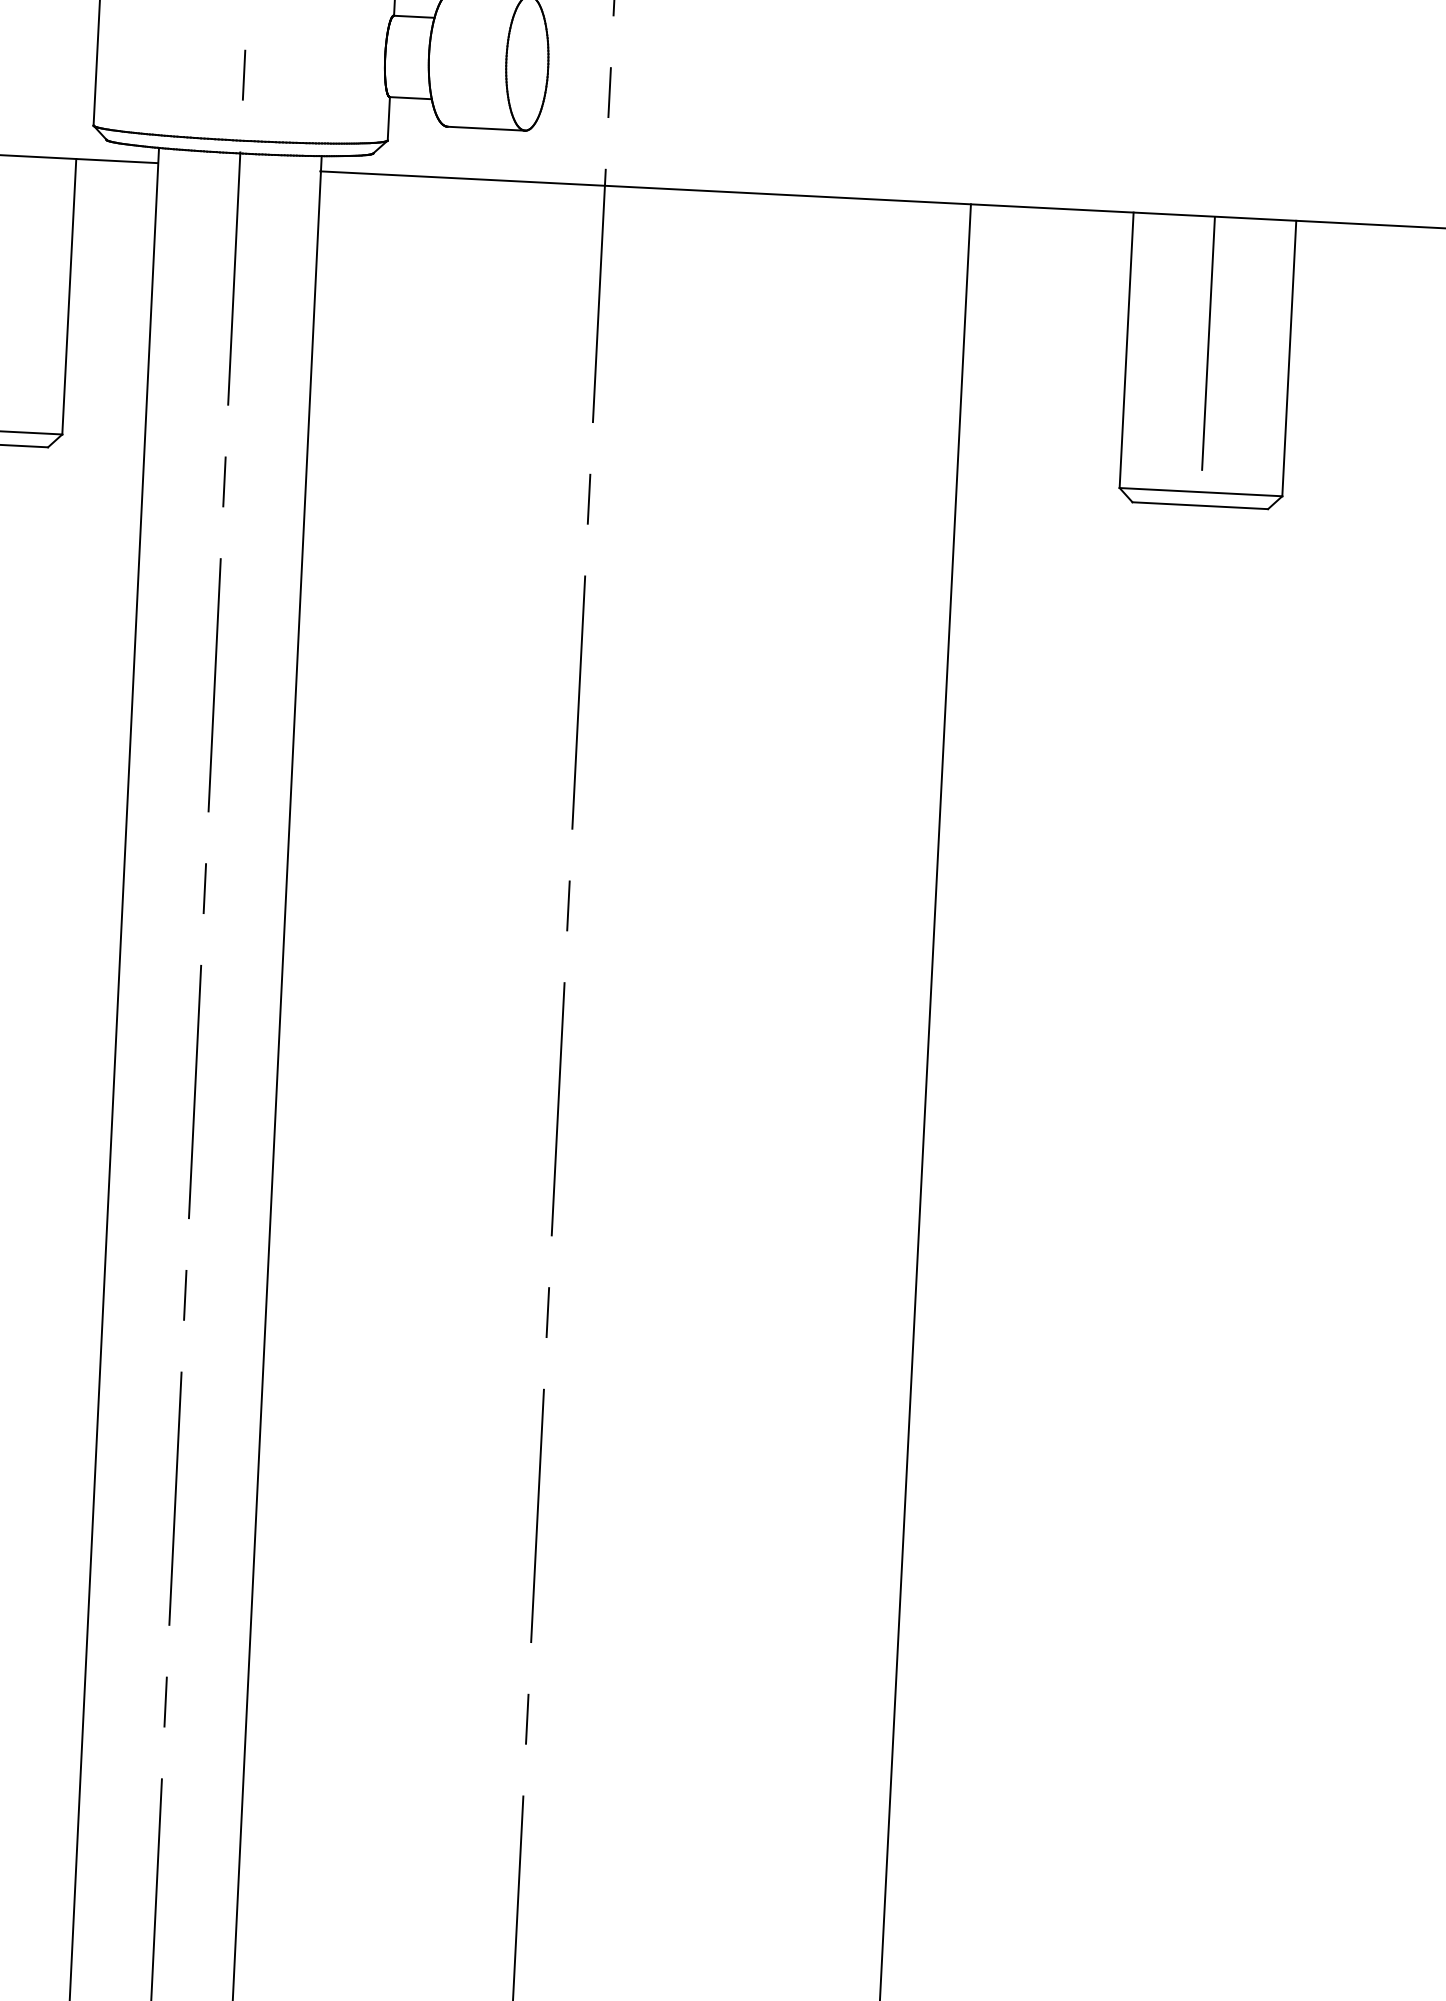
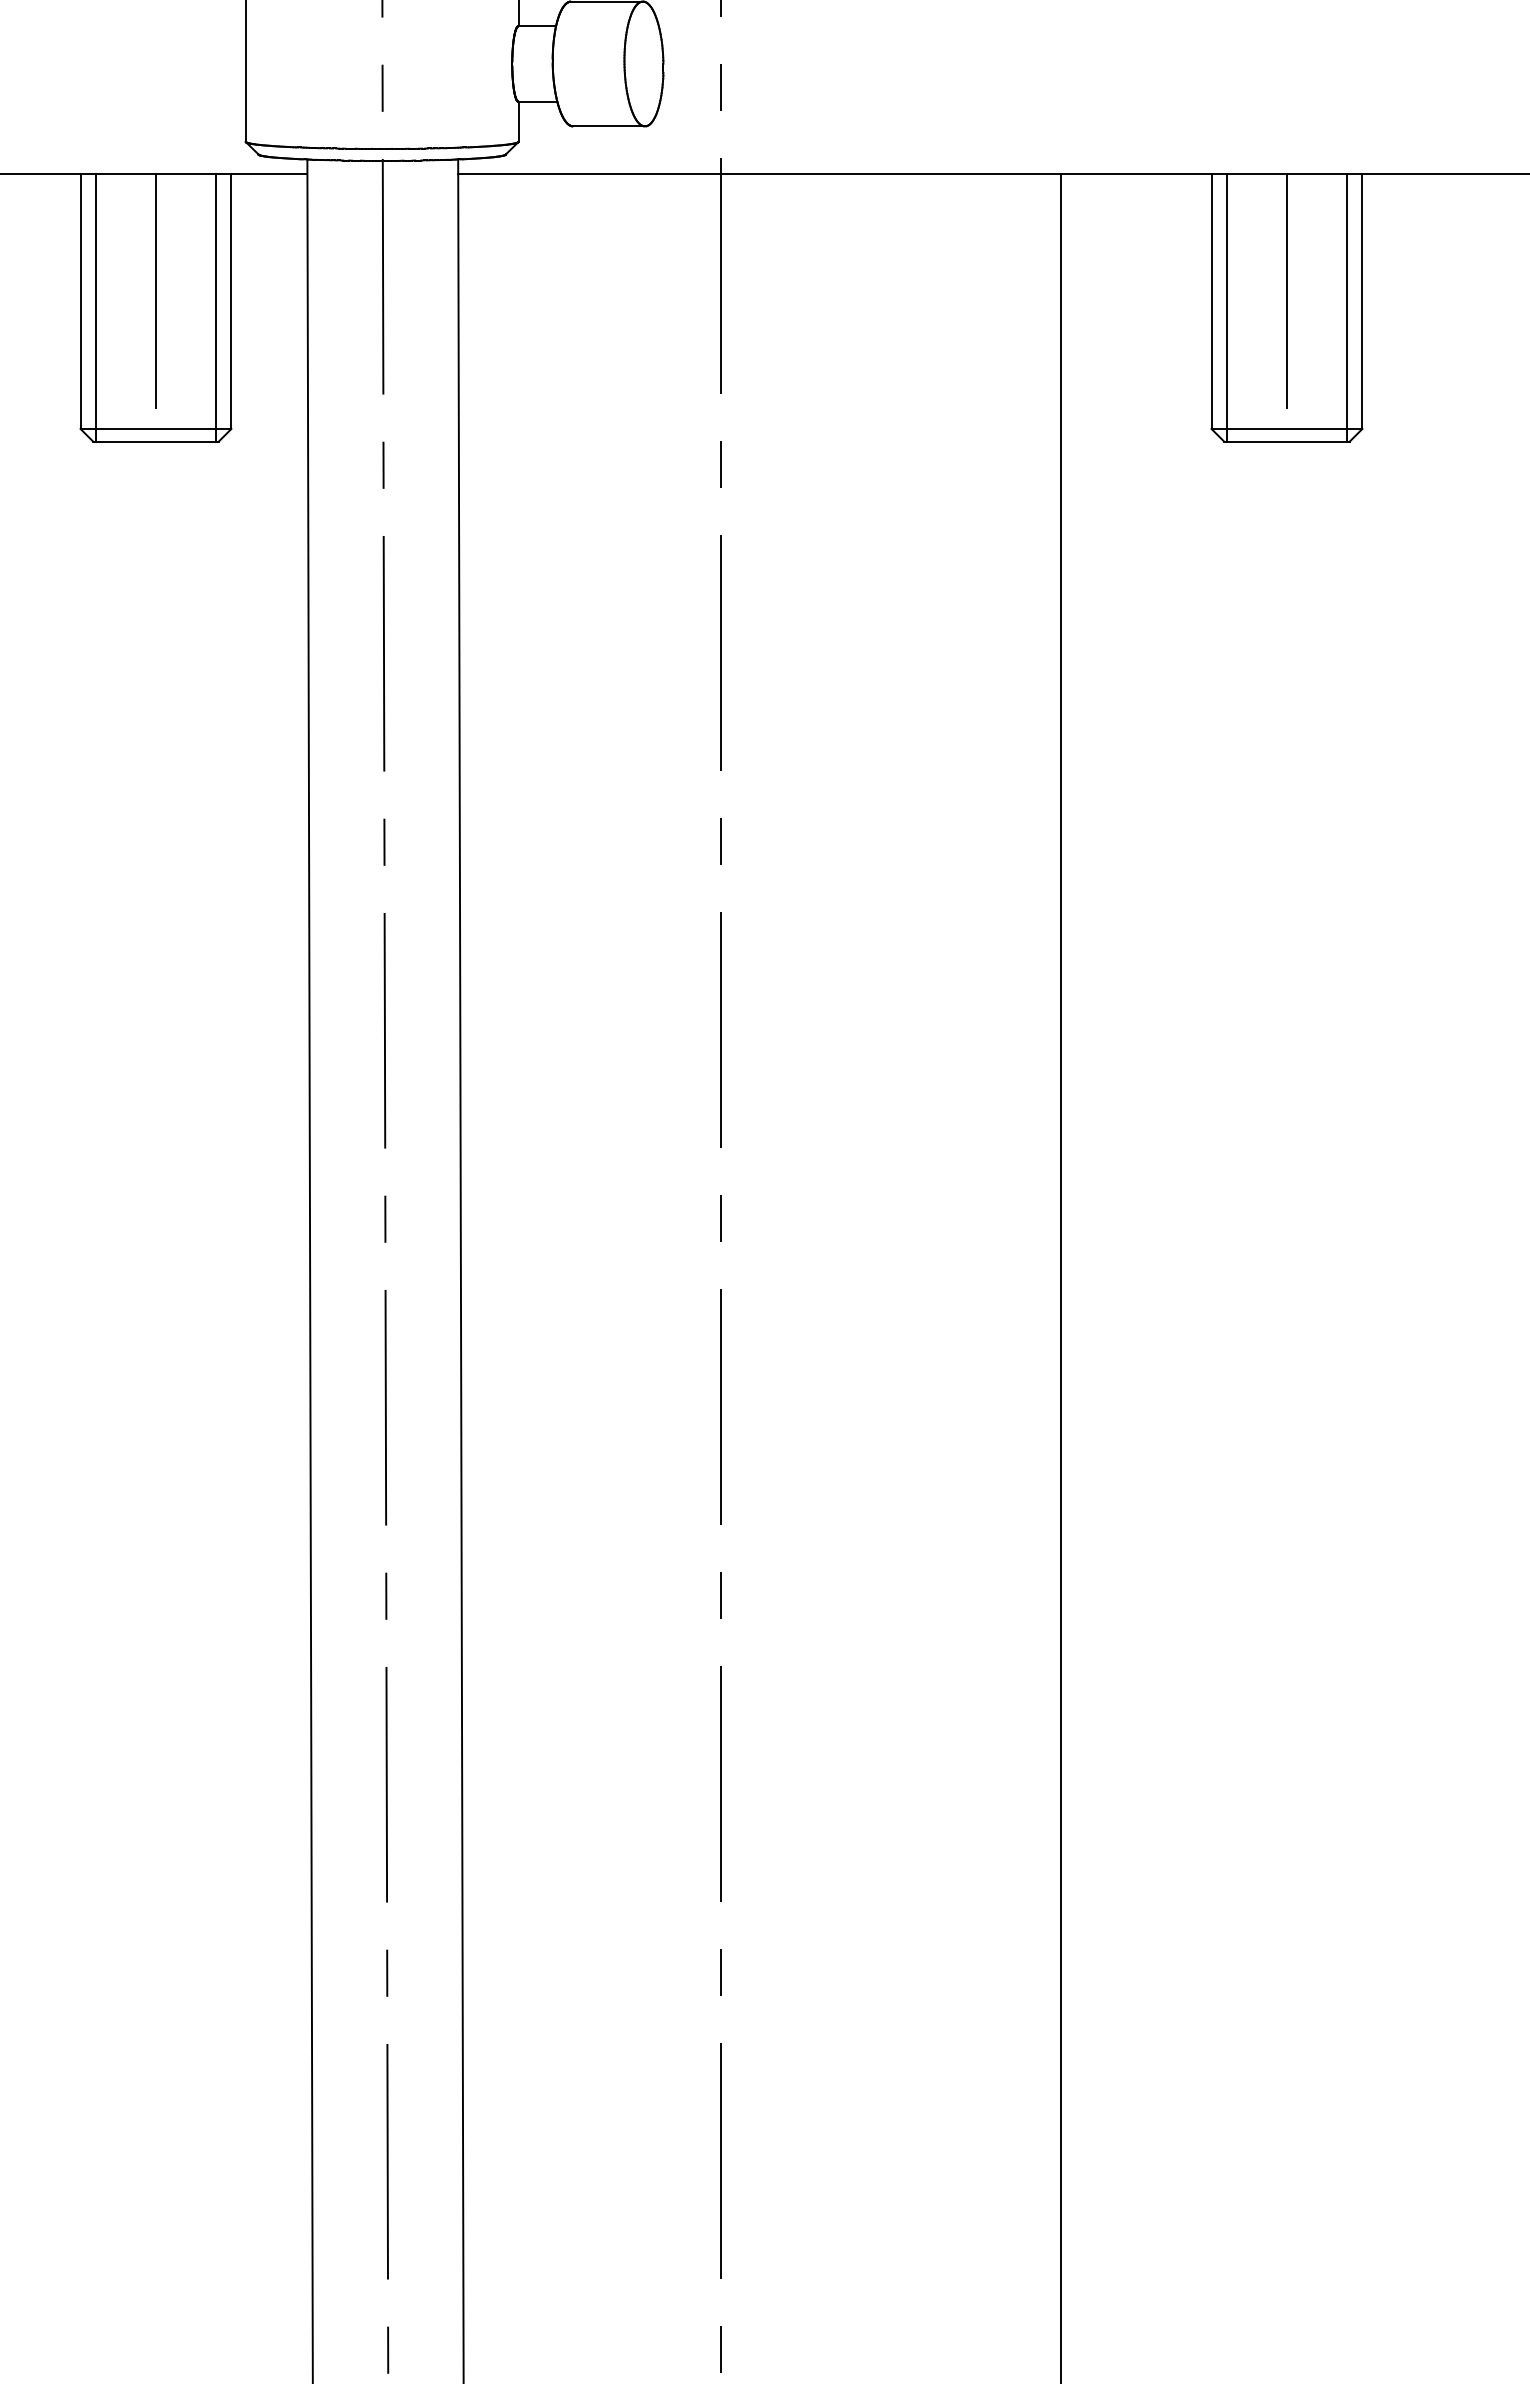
line: (51, 302) -> (215, 307), added
line: (1143, 357) -> (1227, 307), added
line: (1271, 364) -> (1346, 307), added

